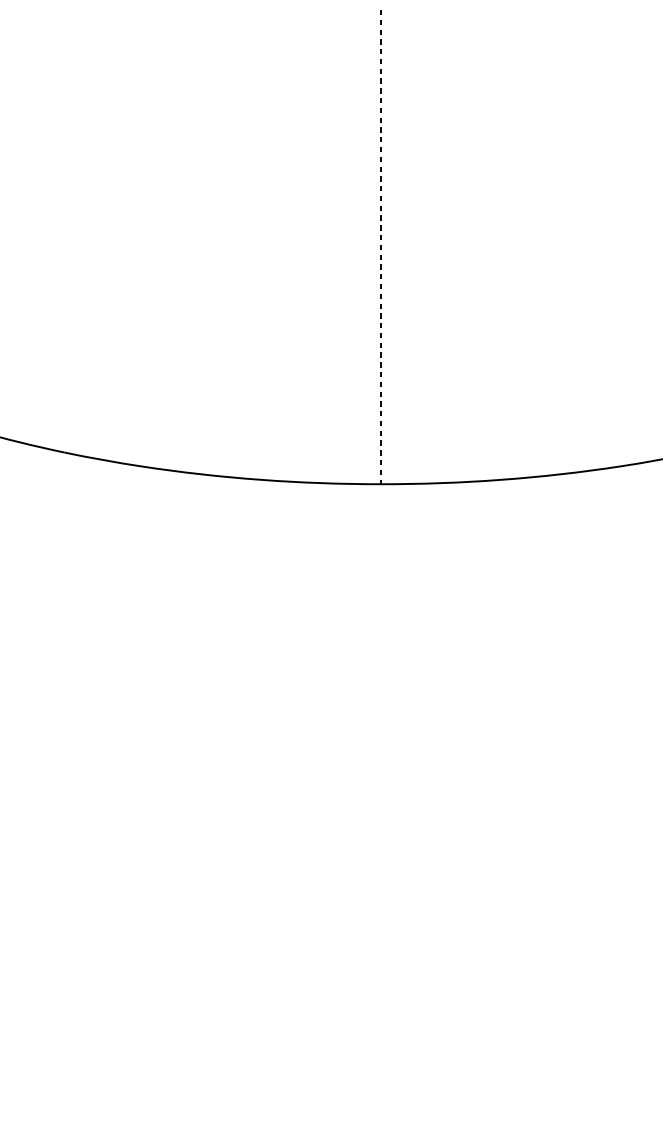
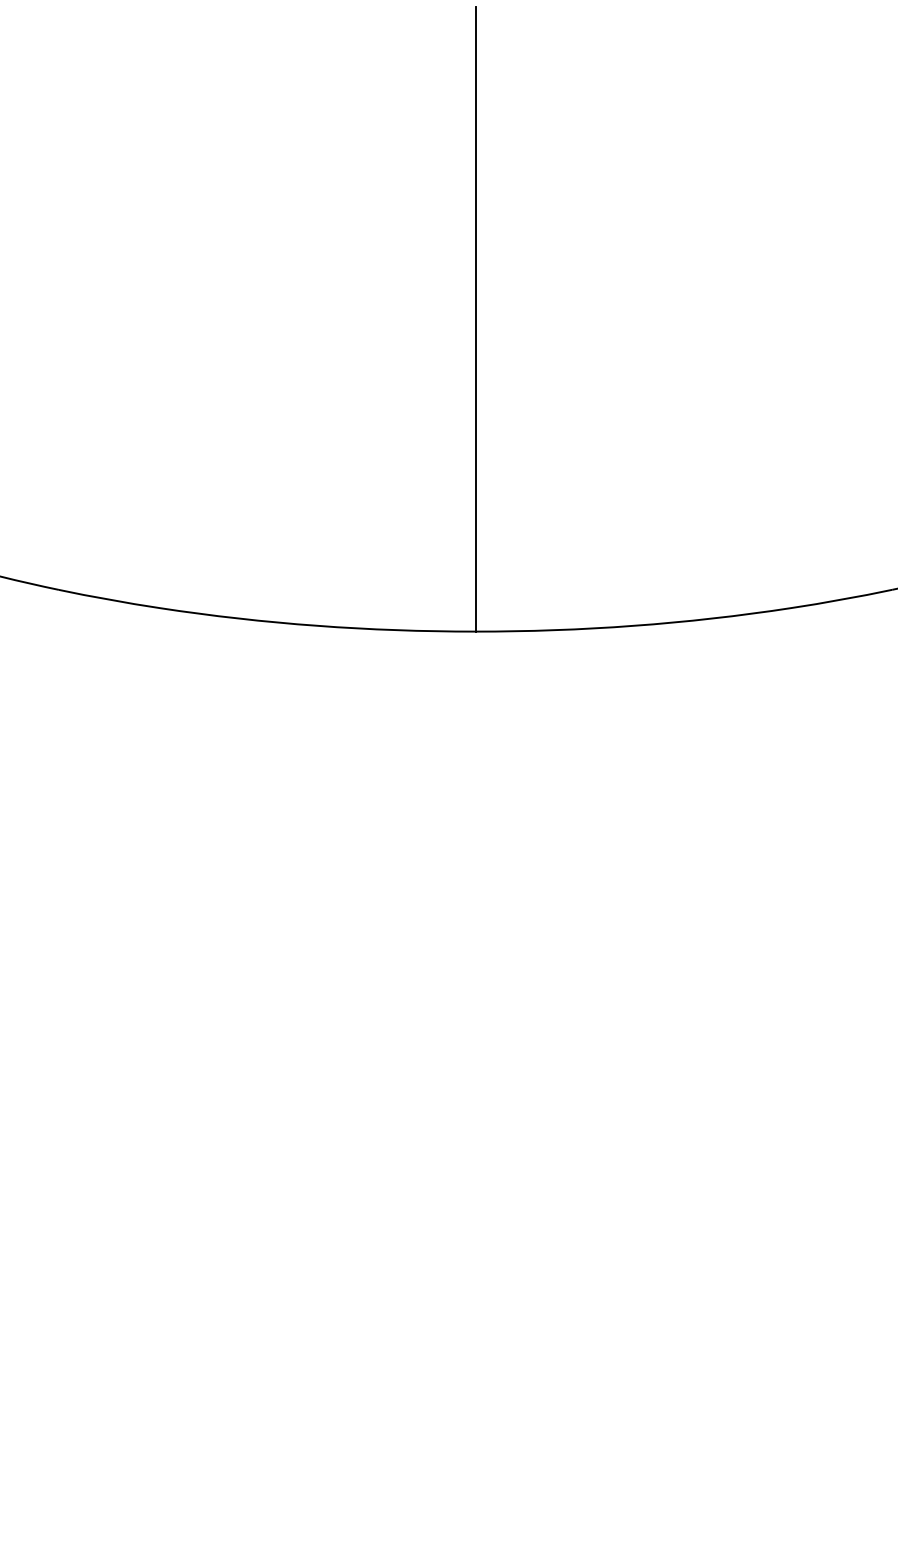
line: (380, 247) -> (475, 319), dashed -> solid

